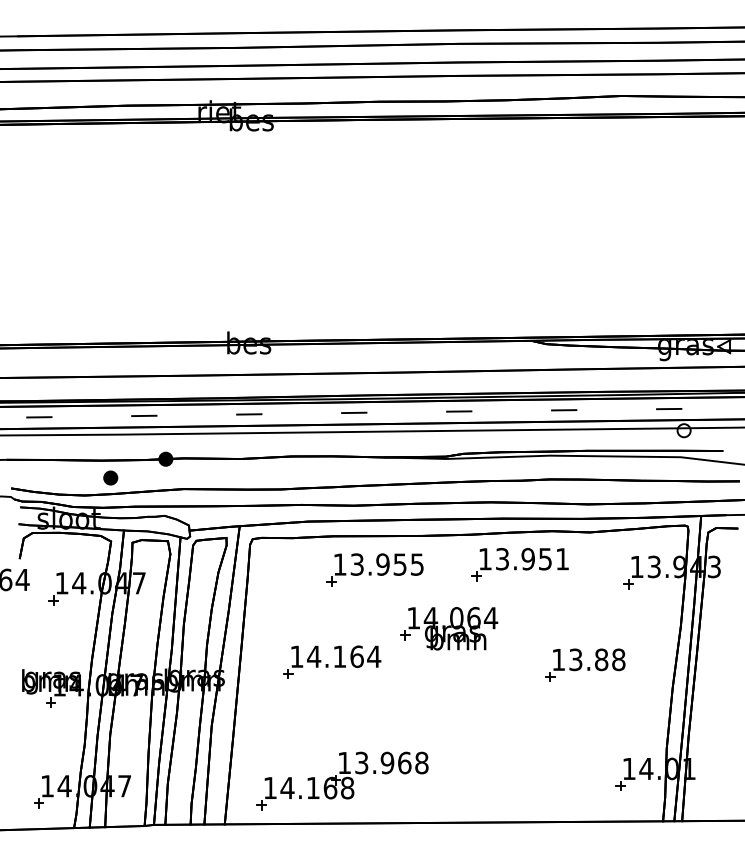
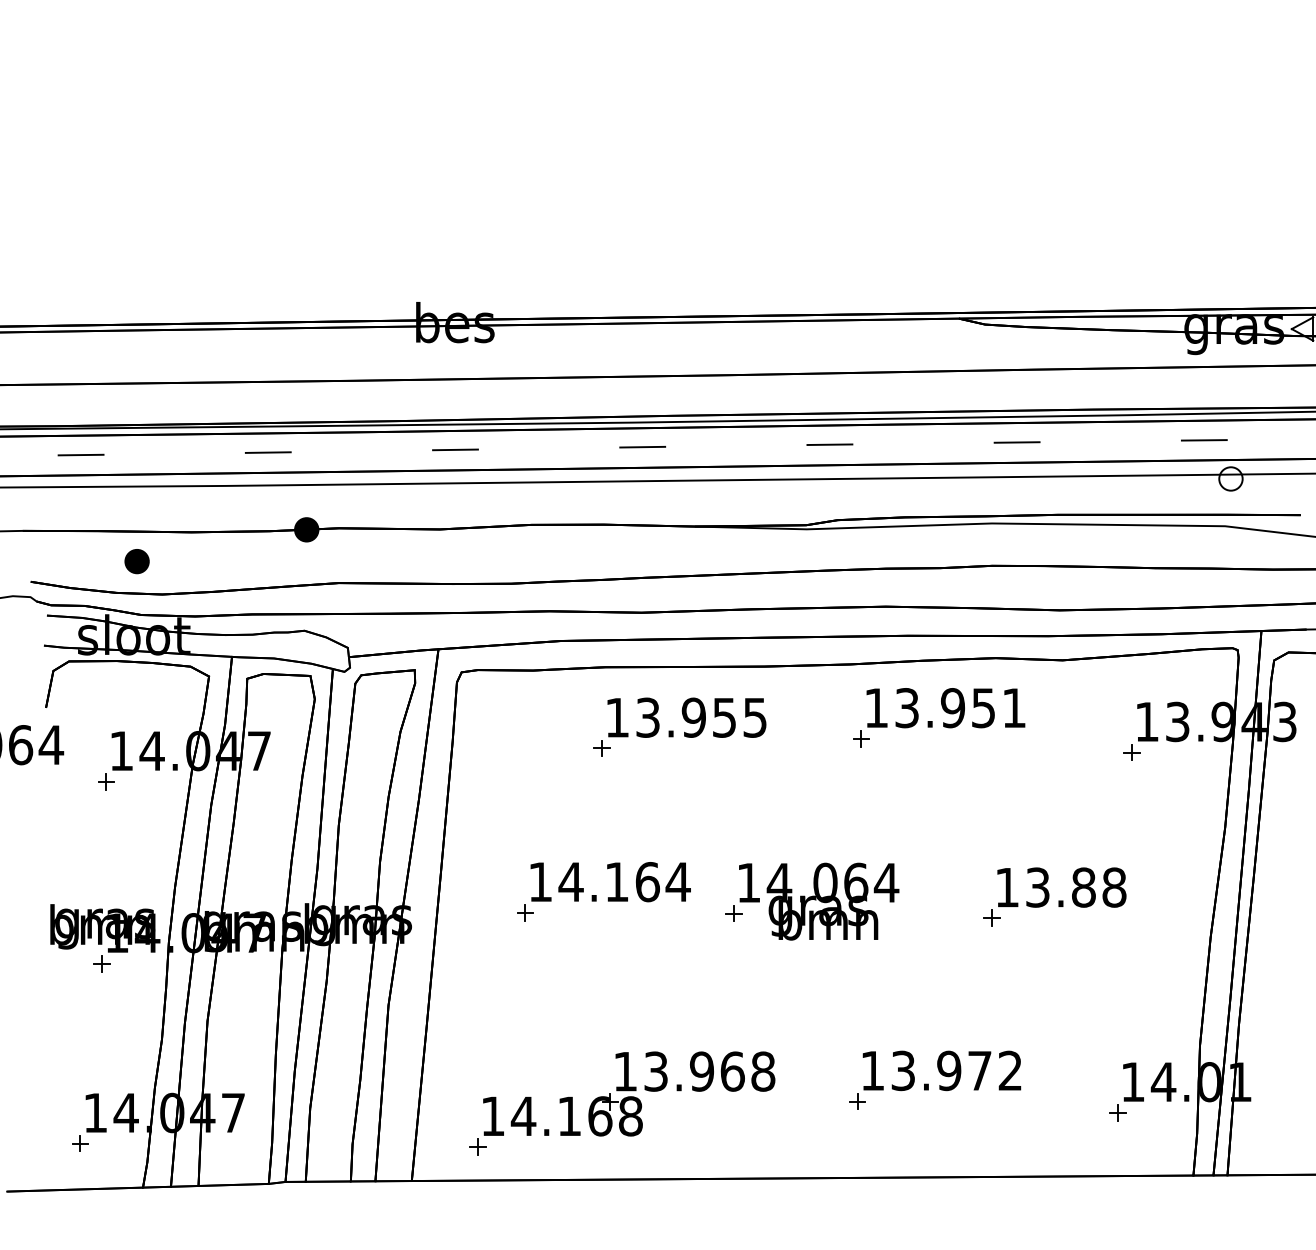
part: (110, 477) -> (136, 560), moved
part: (449, 628) -> (812, 901), moved
part: (517, 767) -> (933, 1079), added

